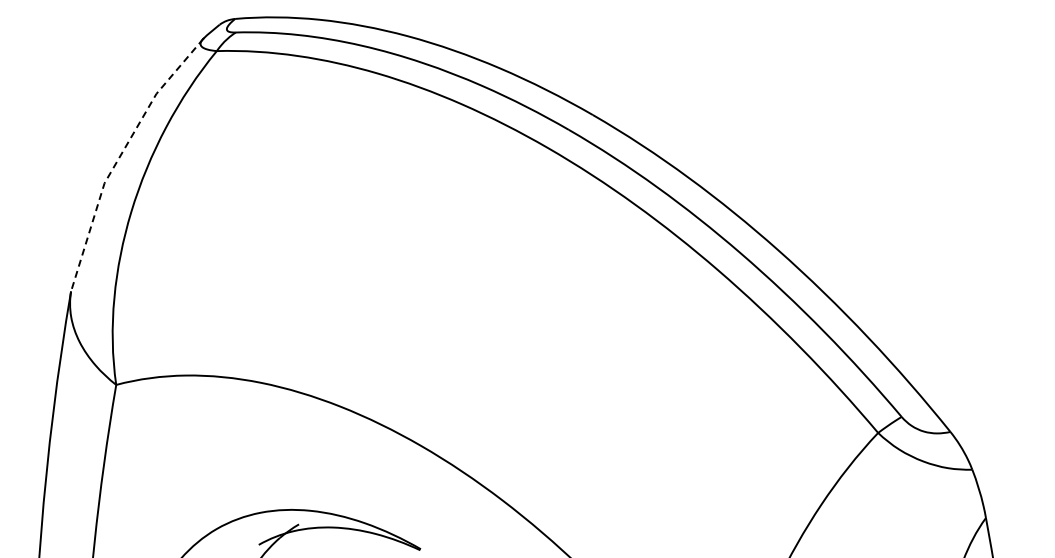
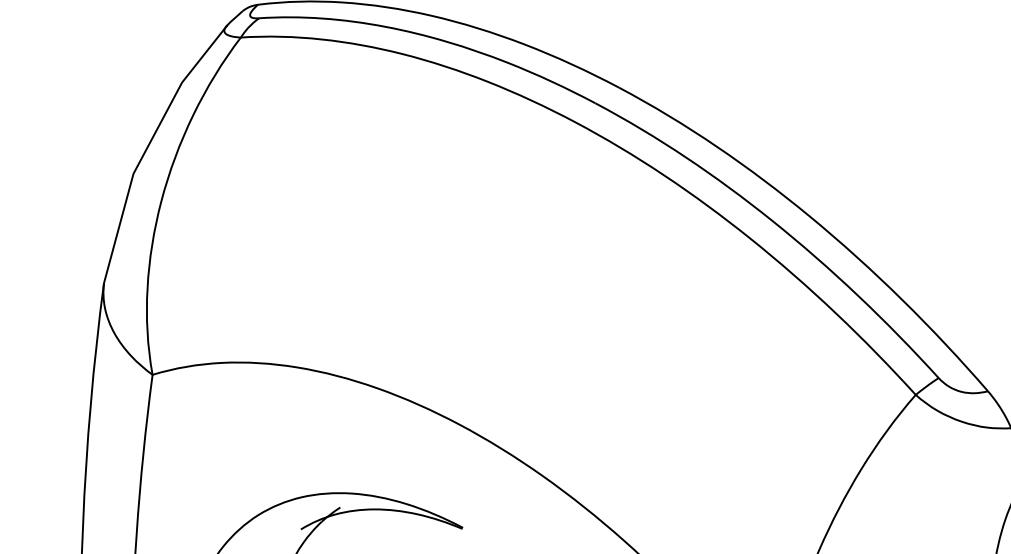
line: (120, 156) -> (148, 146), dashed -> solid

